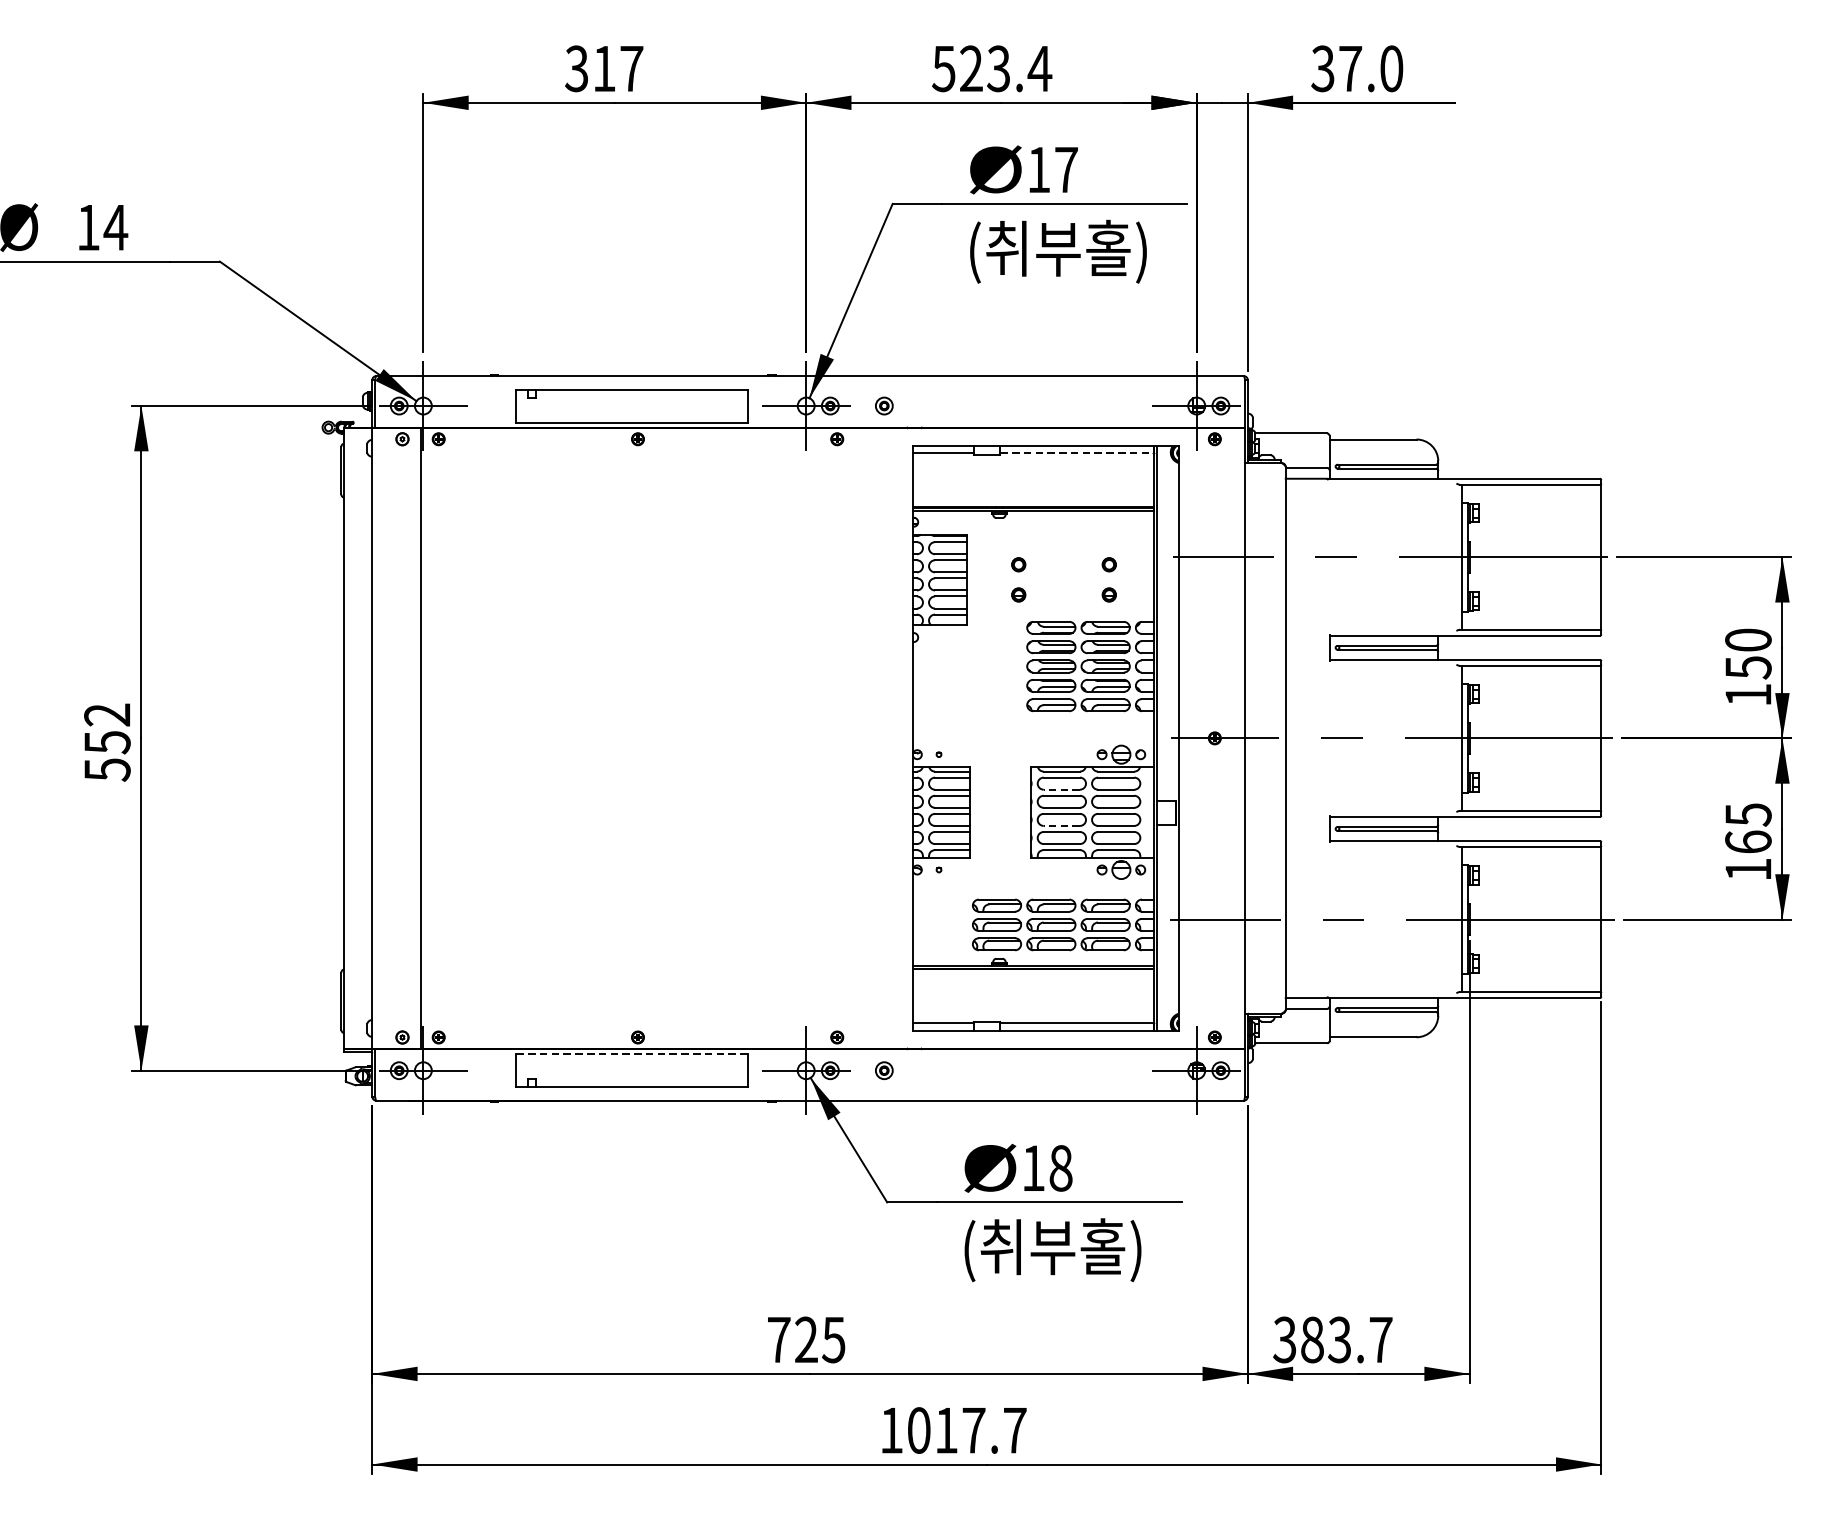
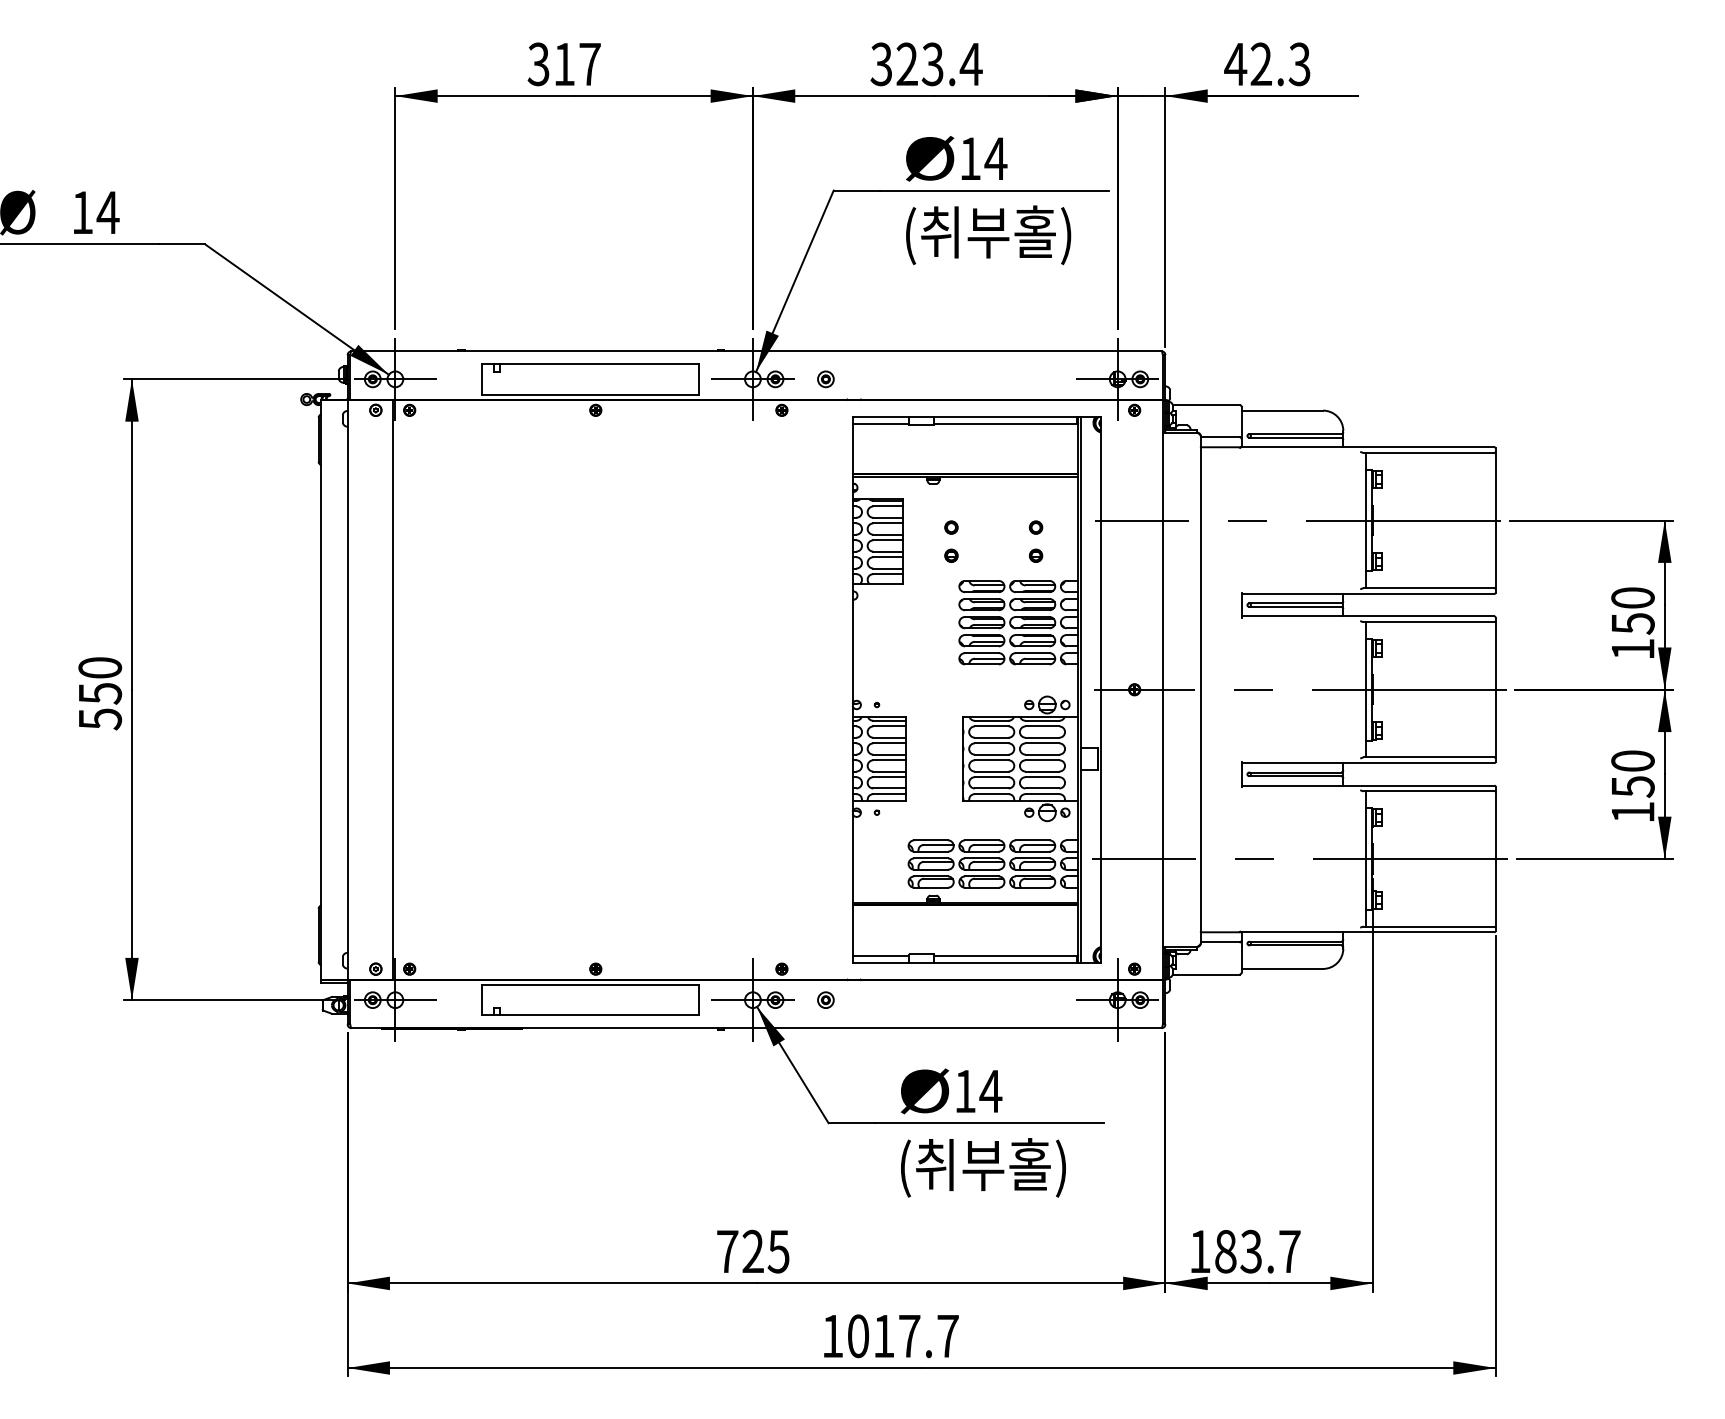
text: (943, 67) -> (881, 63), 523.4 -> 323.4
text: (1357, 68) -> (1267, 64), 37.0 -> 42.3
text: (1065, 169) -> (995, 158), 17 -> 14
line: (1076, 453) -> (1005, 423), dashed -> solid
text: (107, 714) -> (100, 667), 552 -> 550
line: (1061, 789) -> (991, 737), dashed -> solid
line: (1061, 825) -> (991, 771), dashed -> solid
text: (1747, 829) -> (1632, 774), 165 -> 150
line: (633, 1053) -> (591, 984), dashed -> solid
text: (1060, 1168) -> (990, 1091), 18 -> 14
text: (1284, 1339) -> (1199, 1251), 383.7 -> 183.7

